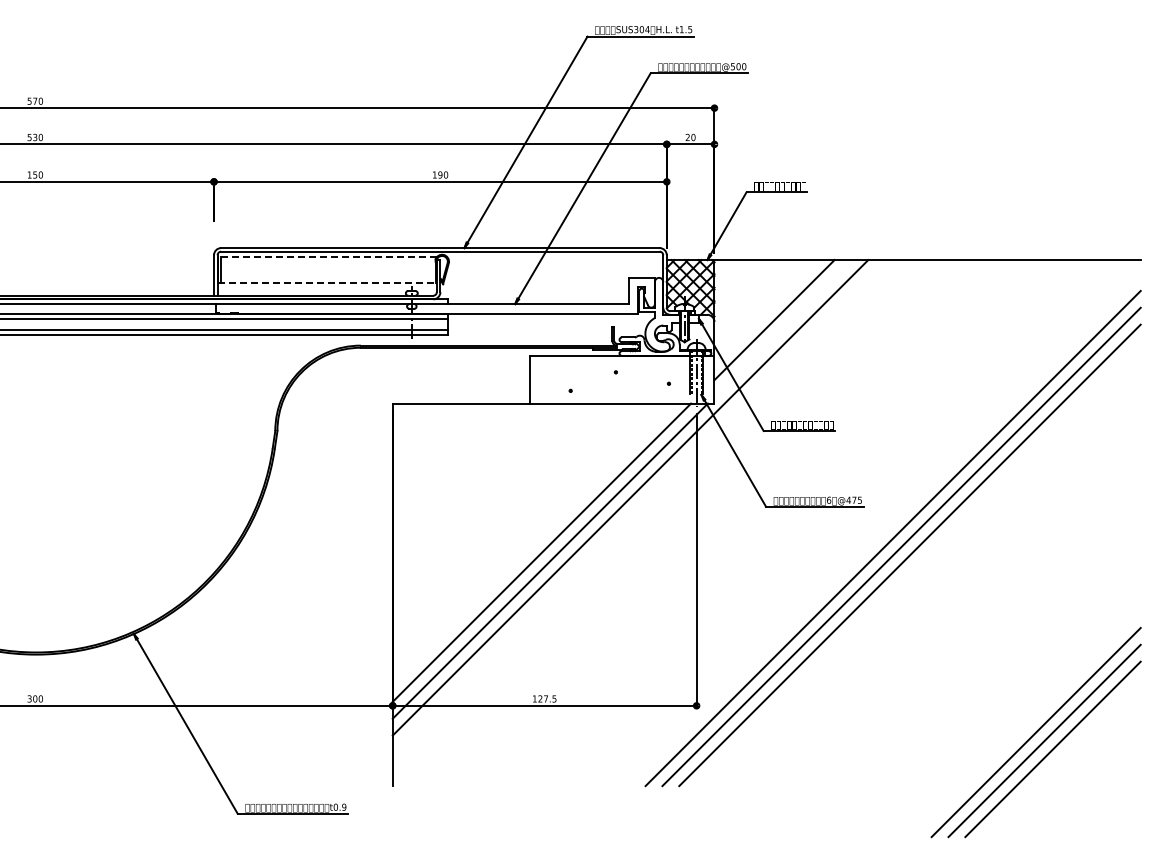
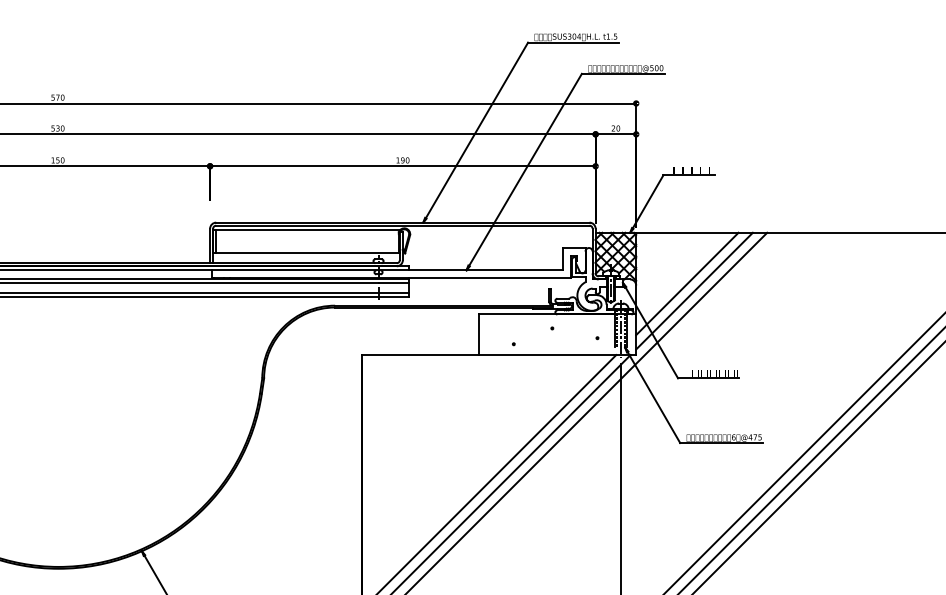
line: (327, 257) -> (306, 230), dashed -> solid
line: (327, 283) -> (306, 252), dashed -> solid
line: (782, 328) -> (694, 291), added

